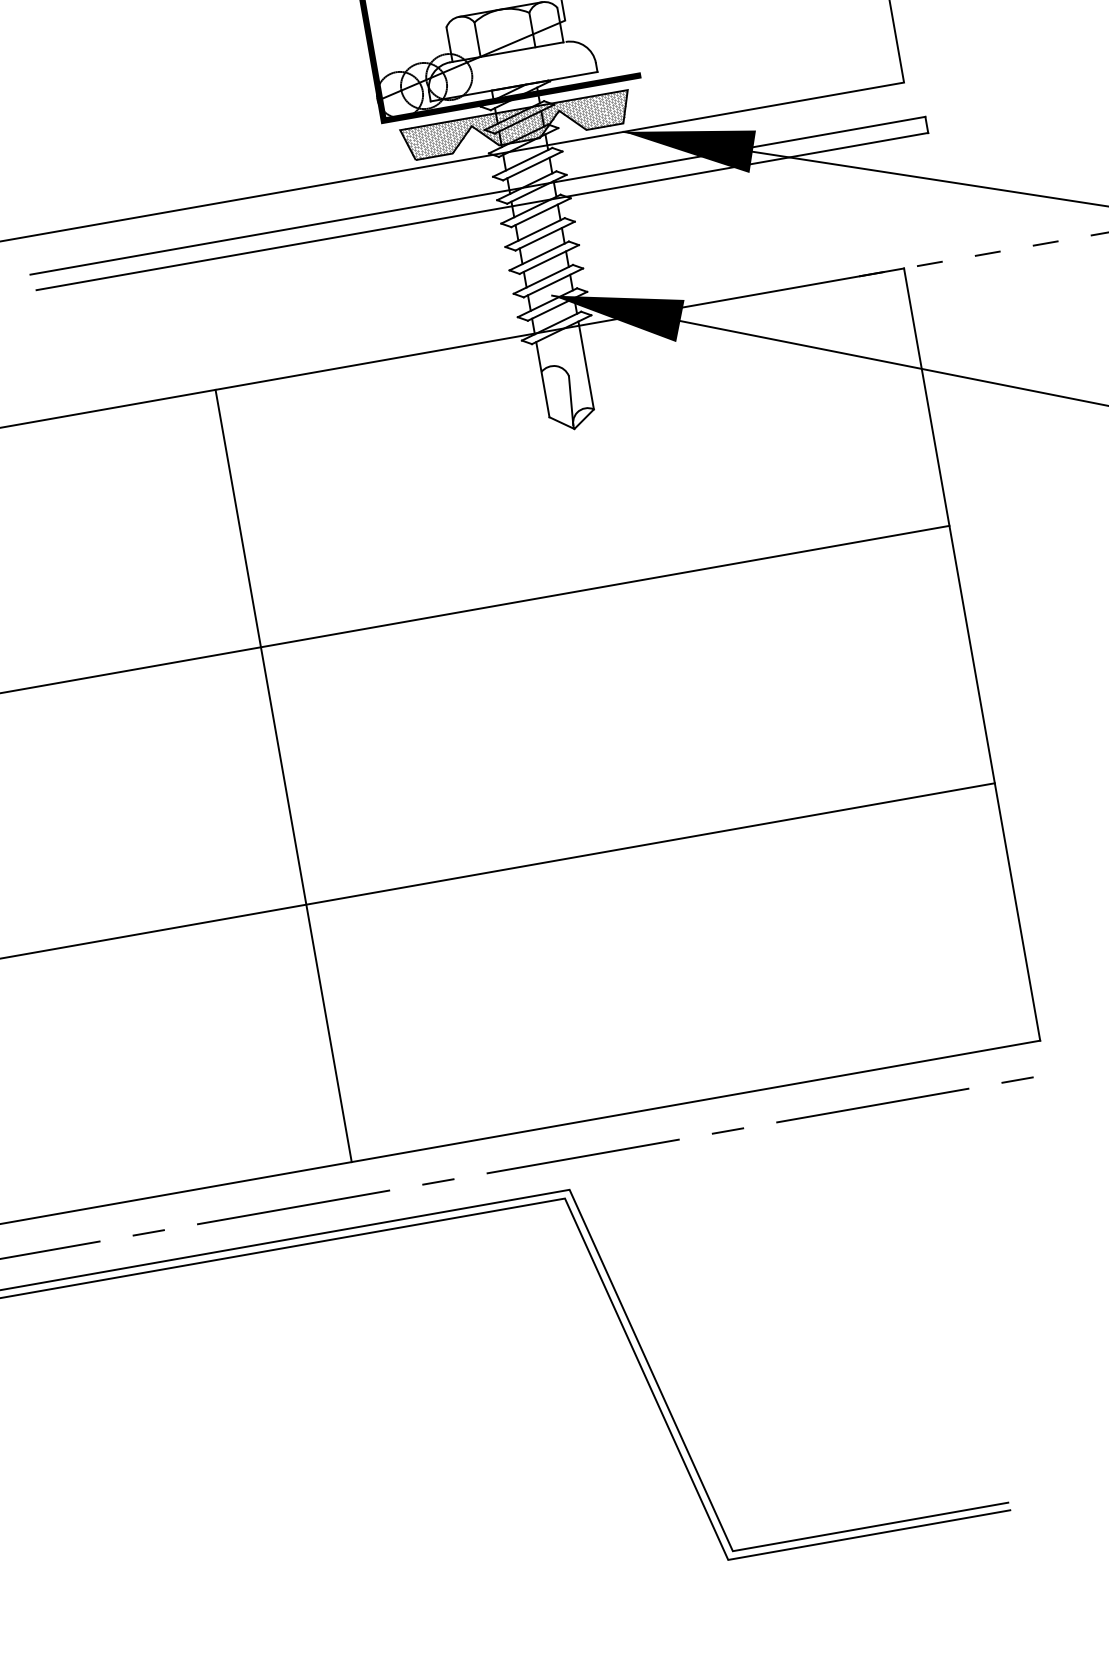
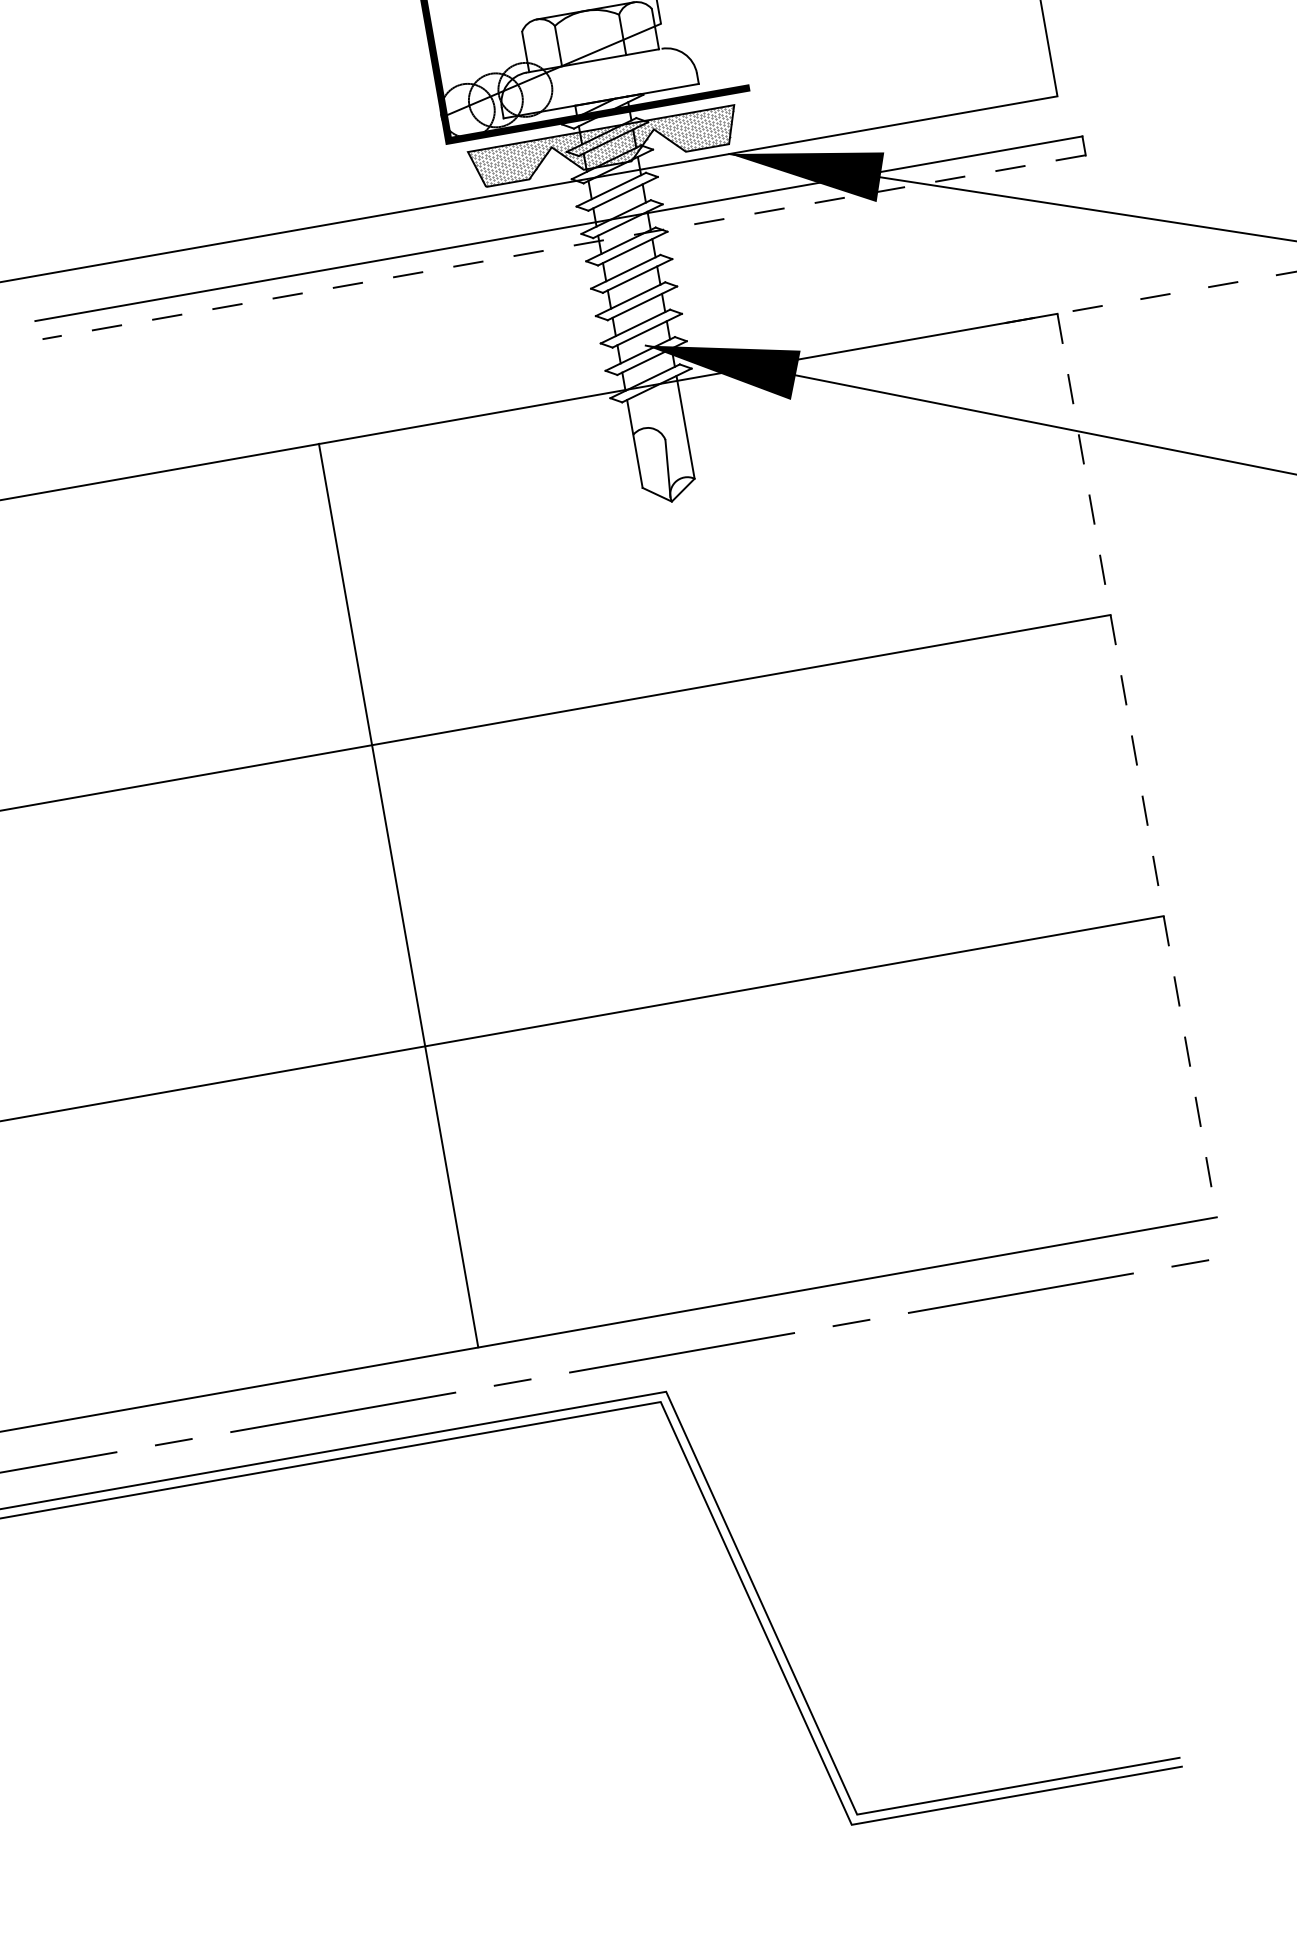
line: (482, 211) -> (564, 247), solid -> dashed
line: (972, 654) -> (1137, 765), solid -> dashed
line: (283, 775) -> (398, 895), moved

